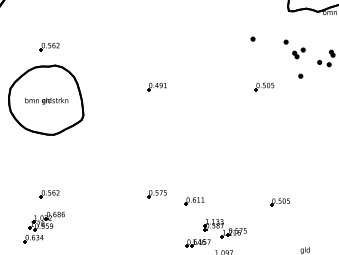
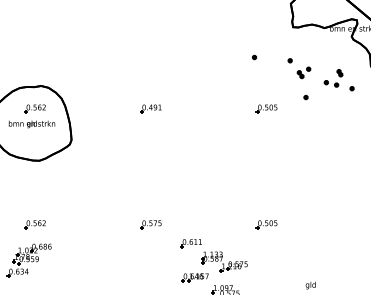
part: (49, 46) -> (34, 108), moved
part: (193, 201) -> (190, 243), moved
part: (279, 202) -> (266, 224), moved

